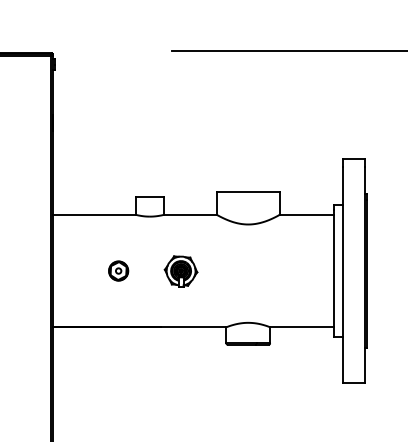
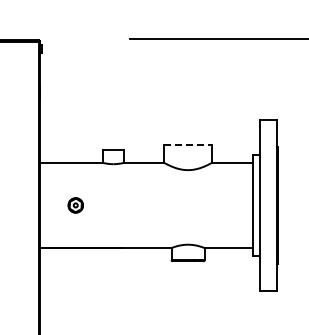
line: (248, 191) -> (188, 145), solid -> dashed
part: (118, 271) -> (75, 205), moved
part: (180, 271) -> (136, 205), removed

